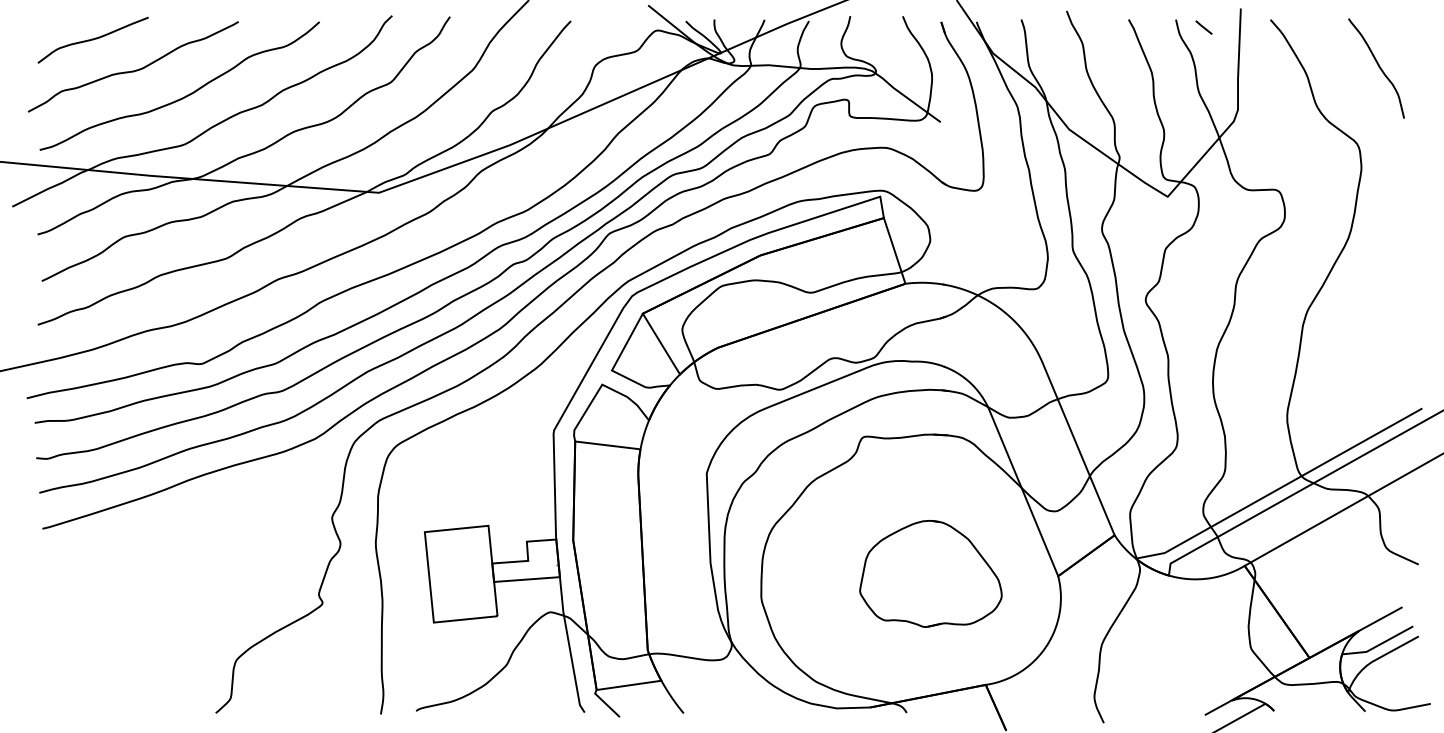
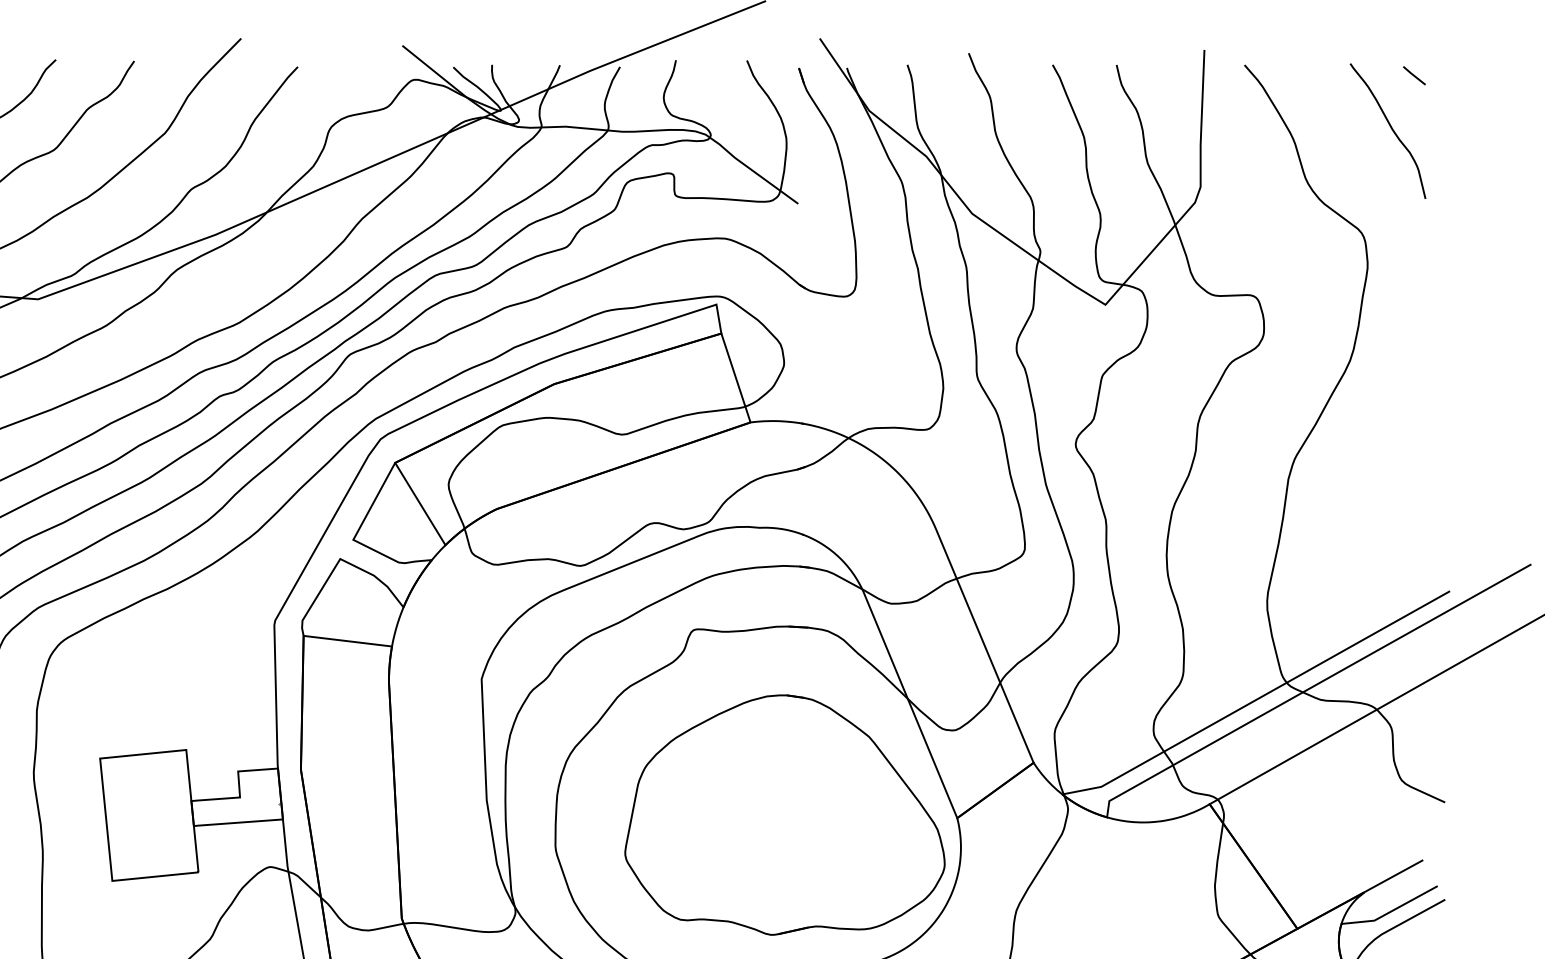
line: (1203, 27) -> (1413, 75), moved
part: (930, 573) -> (784, 814), size x1.67

